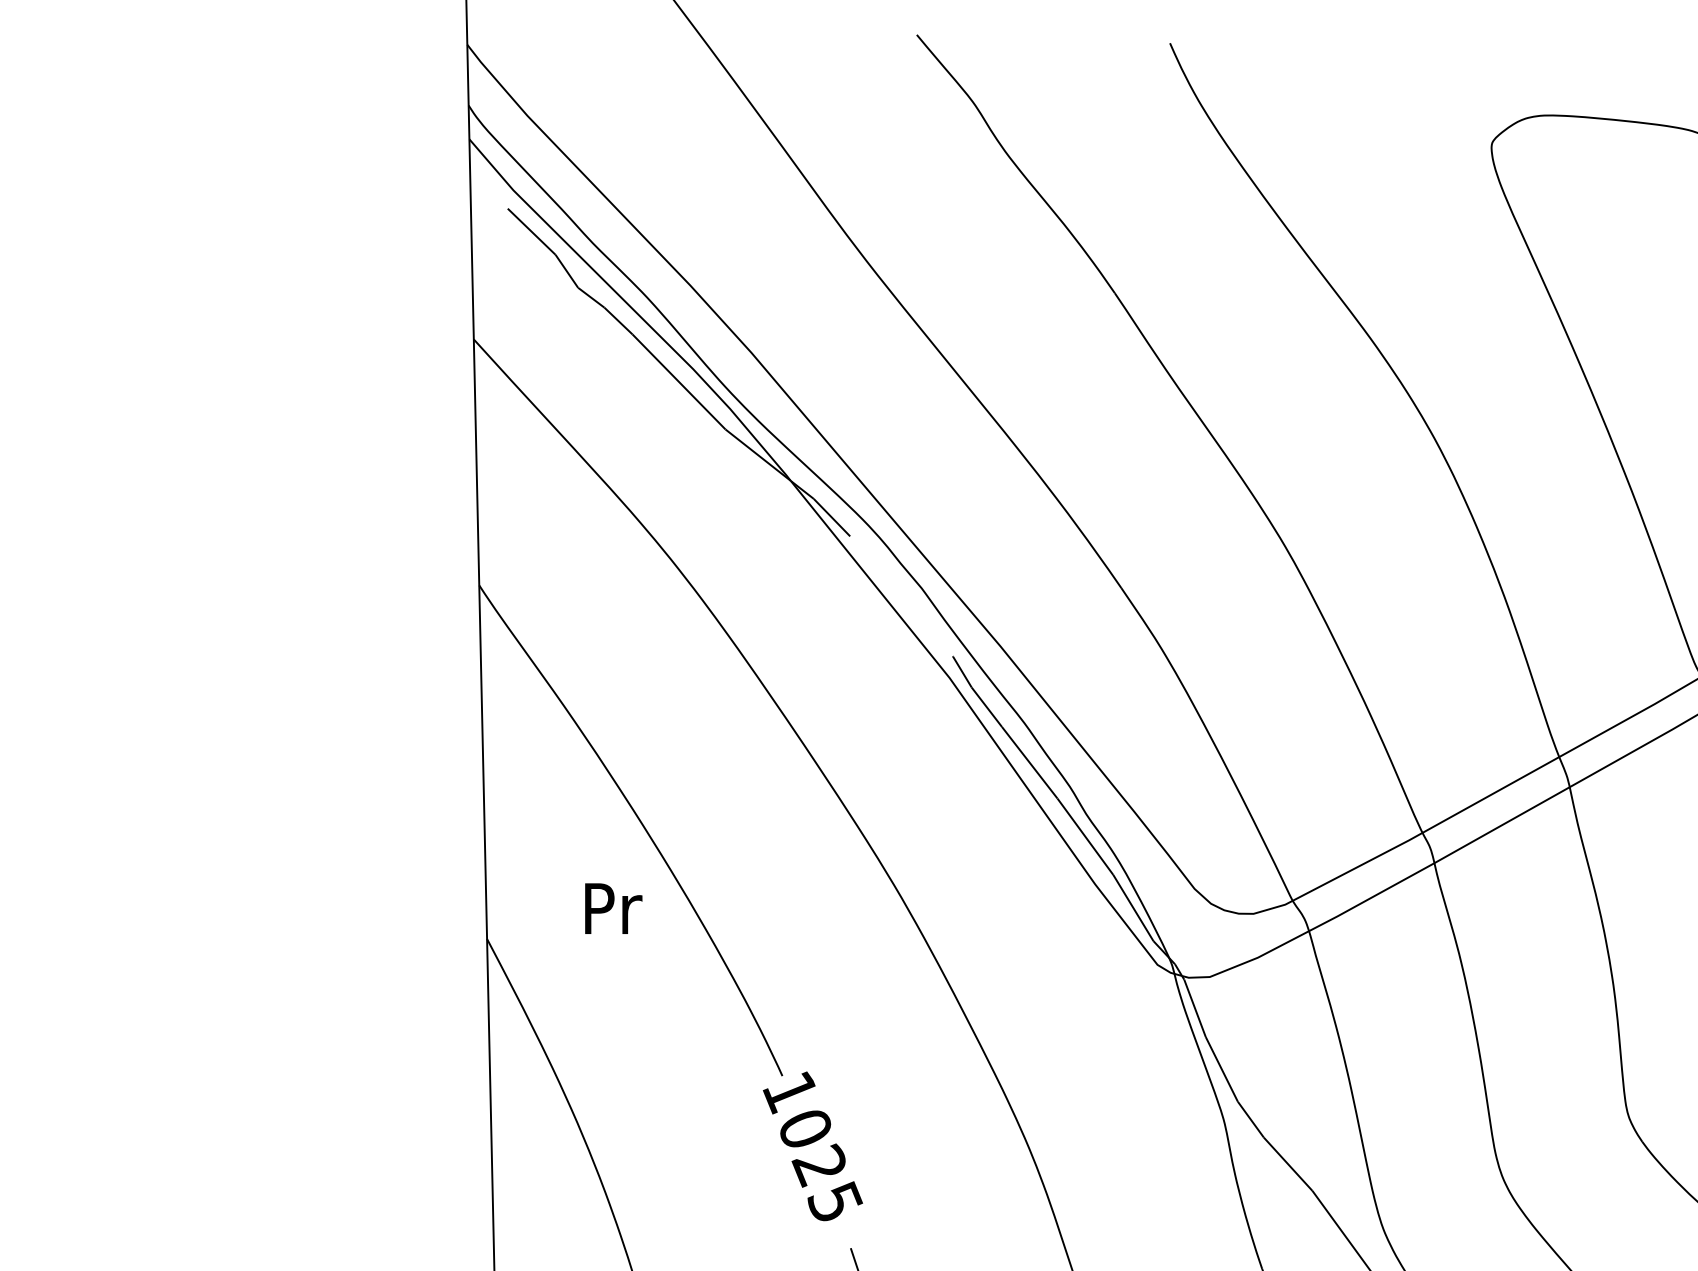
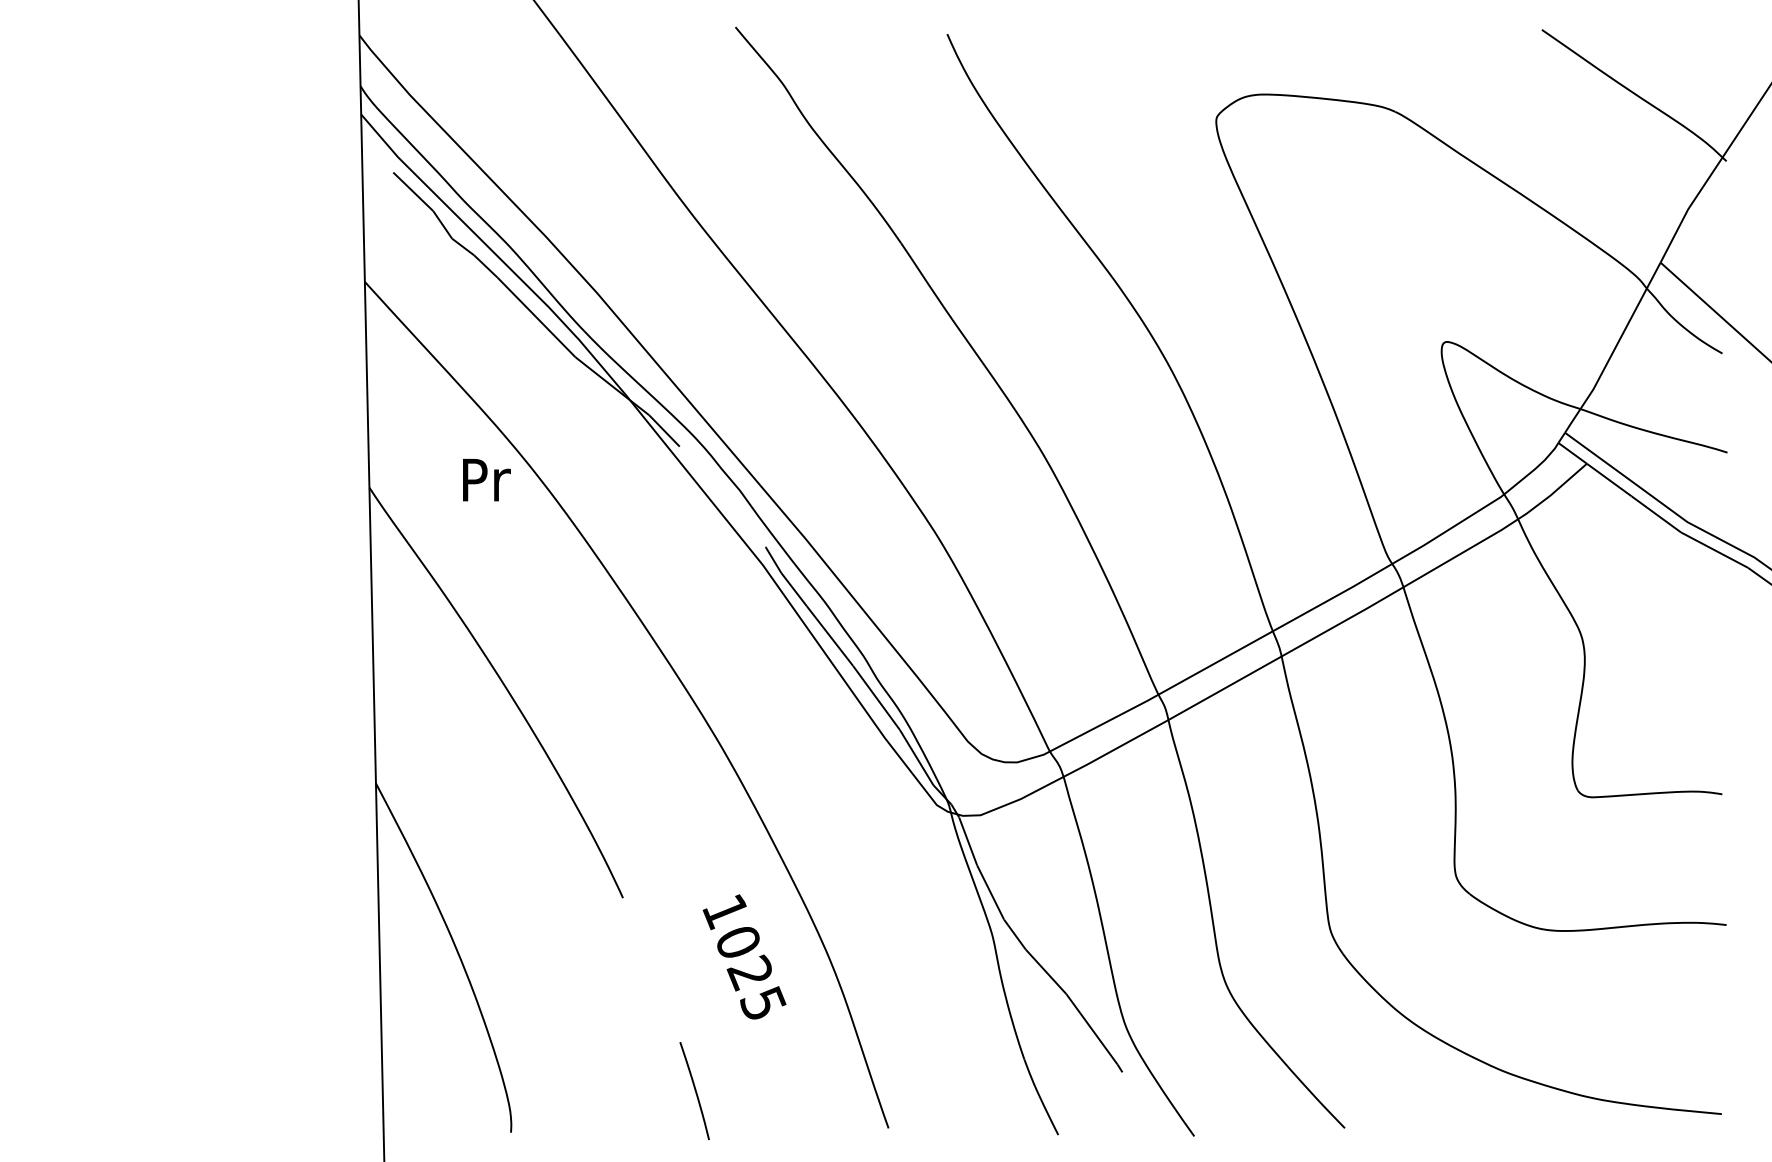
text: (613, 909) -> (486, 480), moved
text: (812, 1145) -> (744, 956), moved

